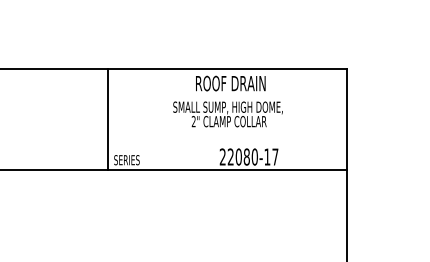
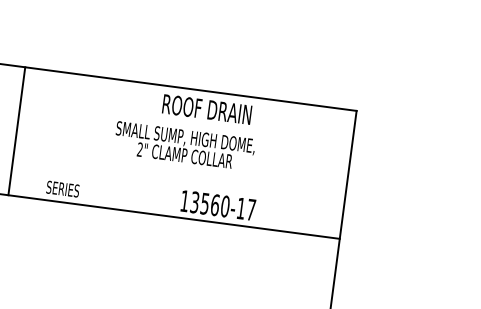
text: (227, 114) -> (183, 146), moved
line: (108, 119) -> (17, 130), moved
text: (234, 156) -> (199, 202), 22080-17 -> 13560-17

